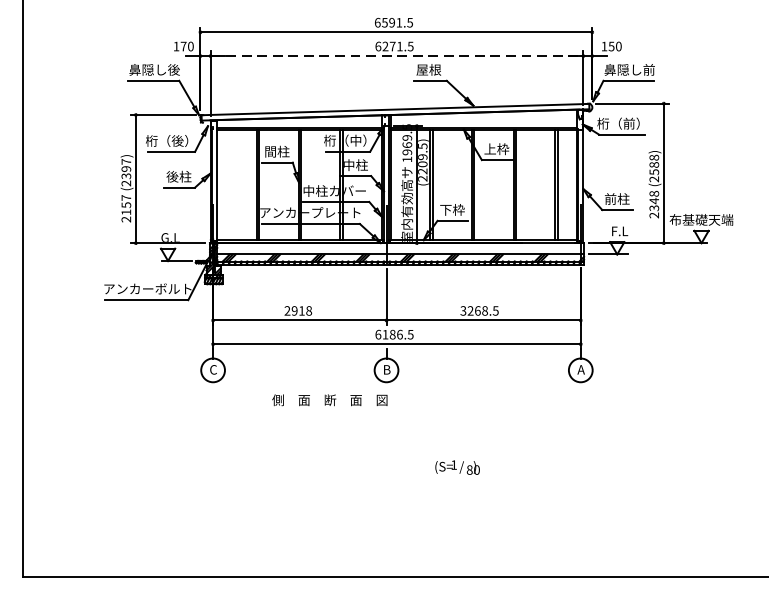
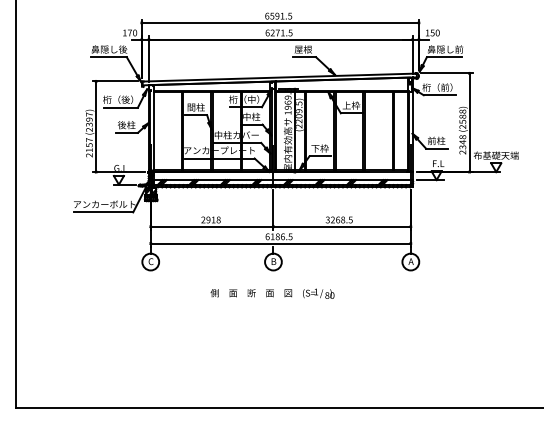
line: (396, 55) -> (280, 39), dashed -> solid
text: (330, 400) -> (251, 293), moved
text: (457, 467) -> (318, 293), moved

